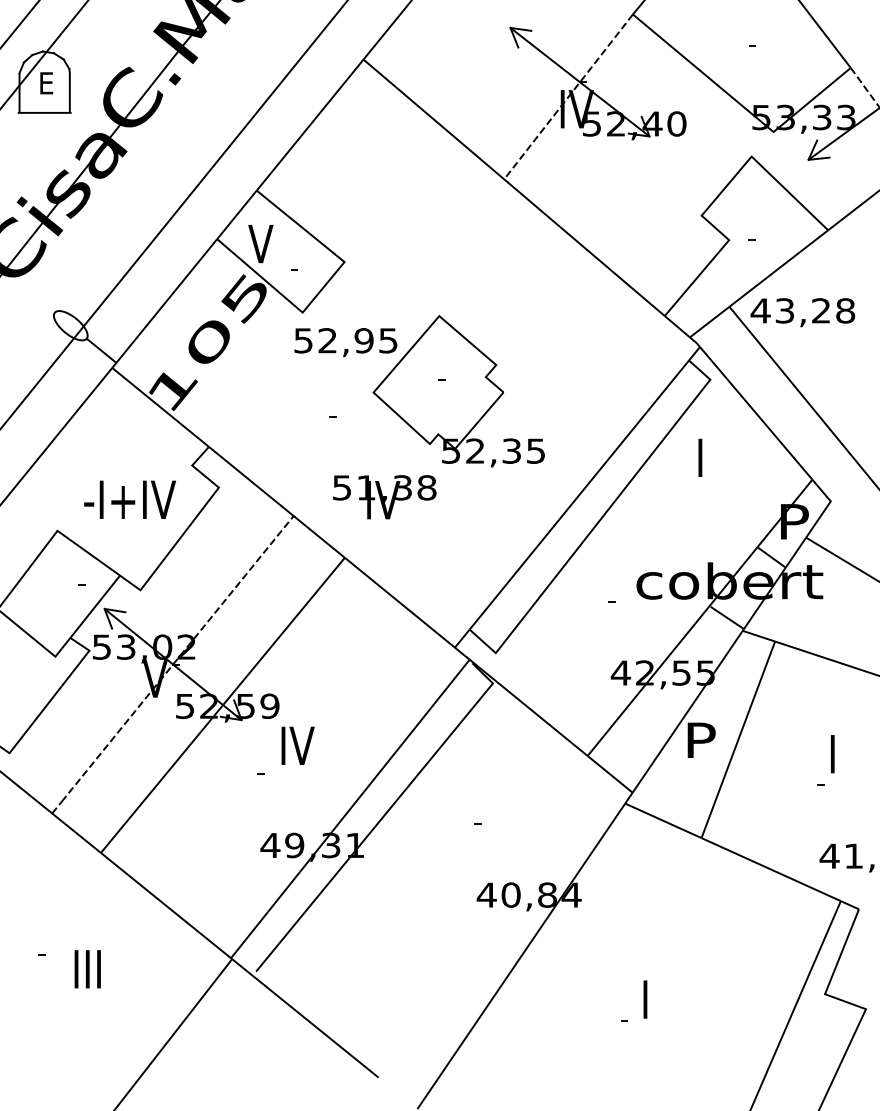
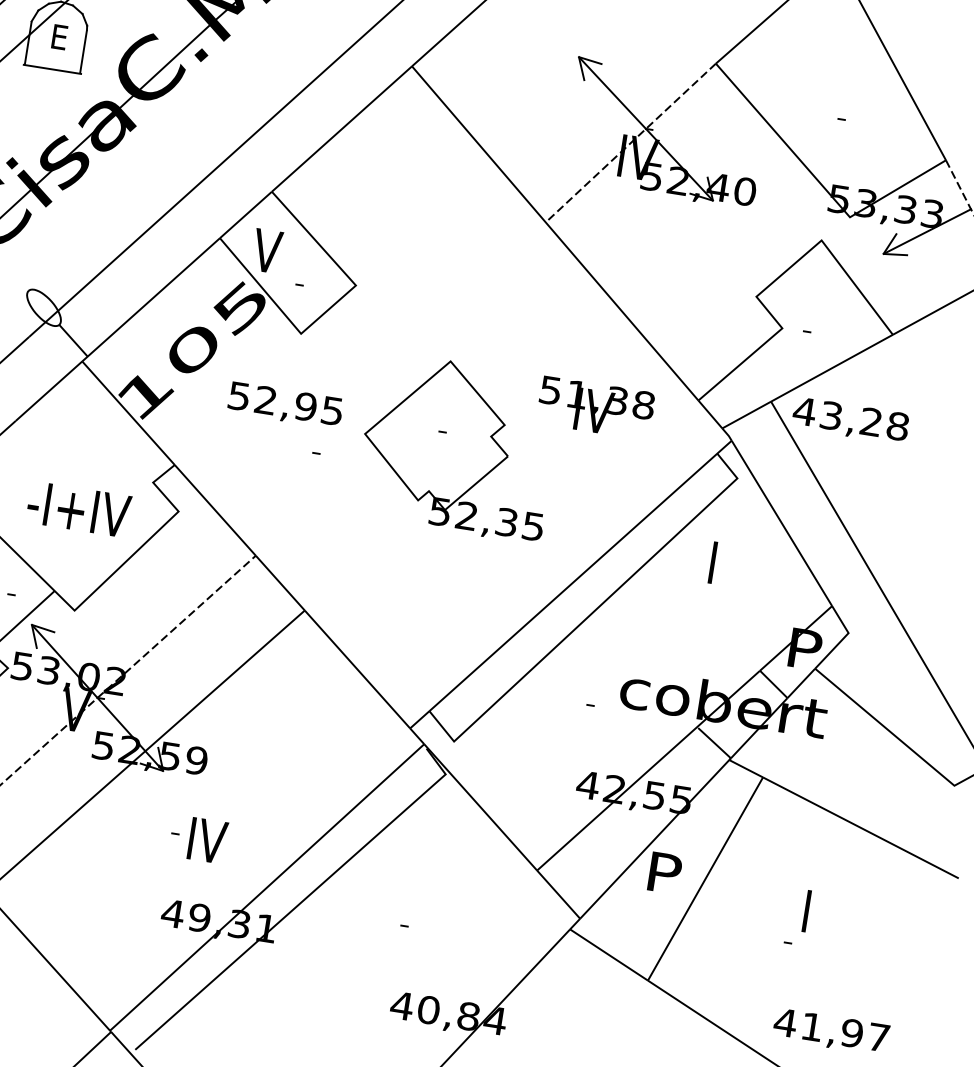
text: (345, 342) -> (285, 405), moved
text: (384, 497) -> (595, 408), moved
text: (297, 745) -> (207, 840), moved

